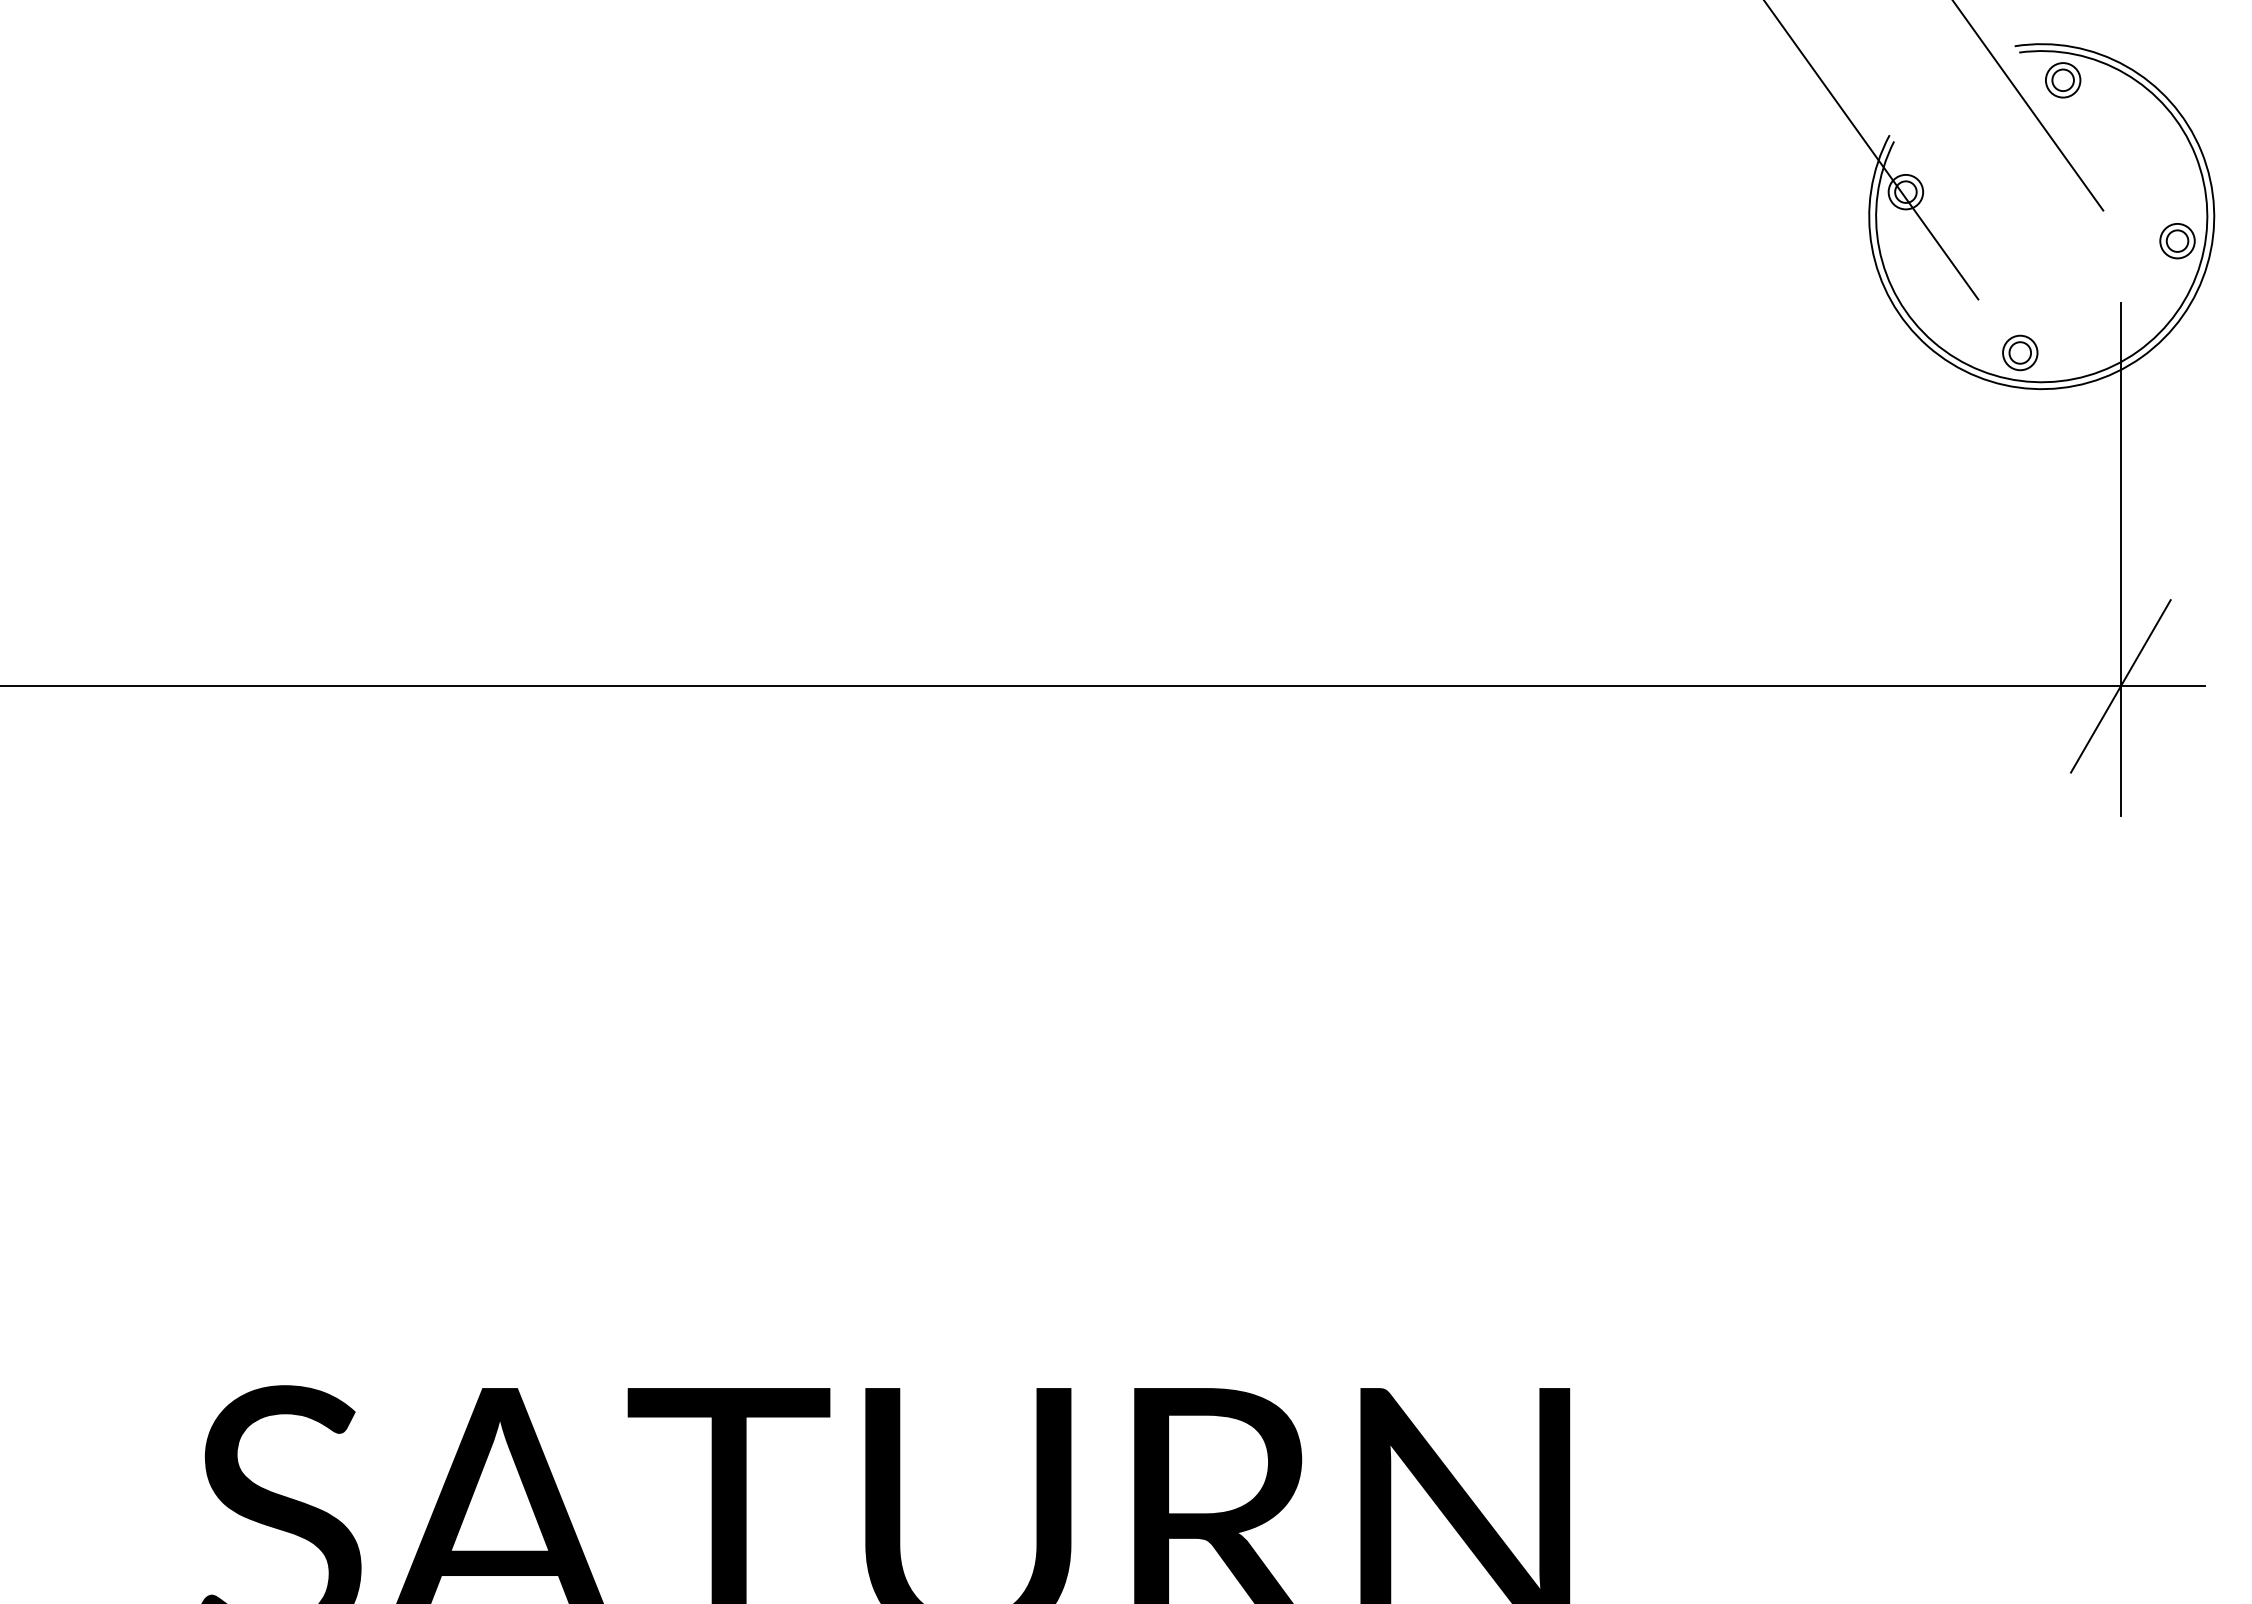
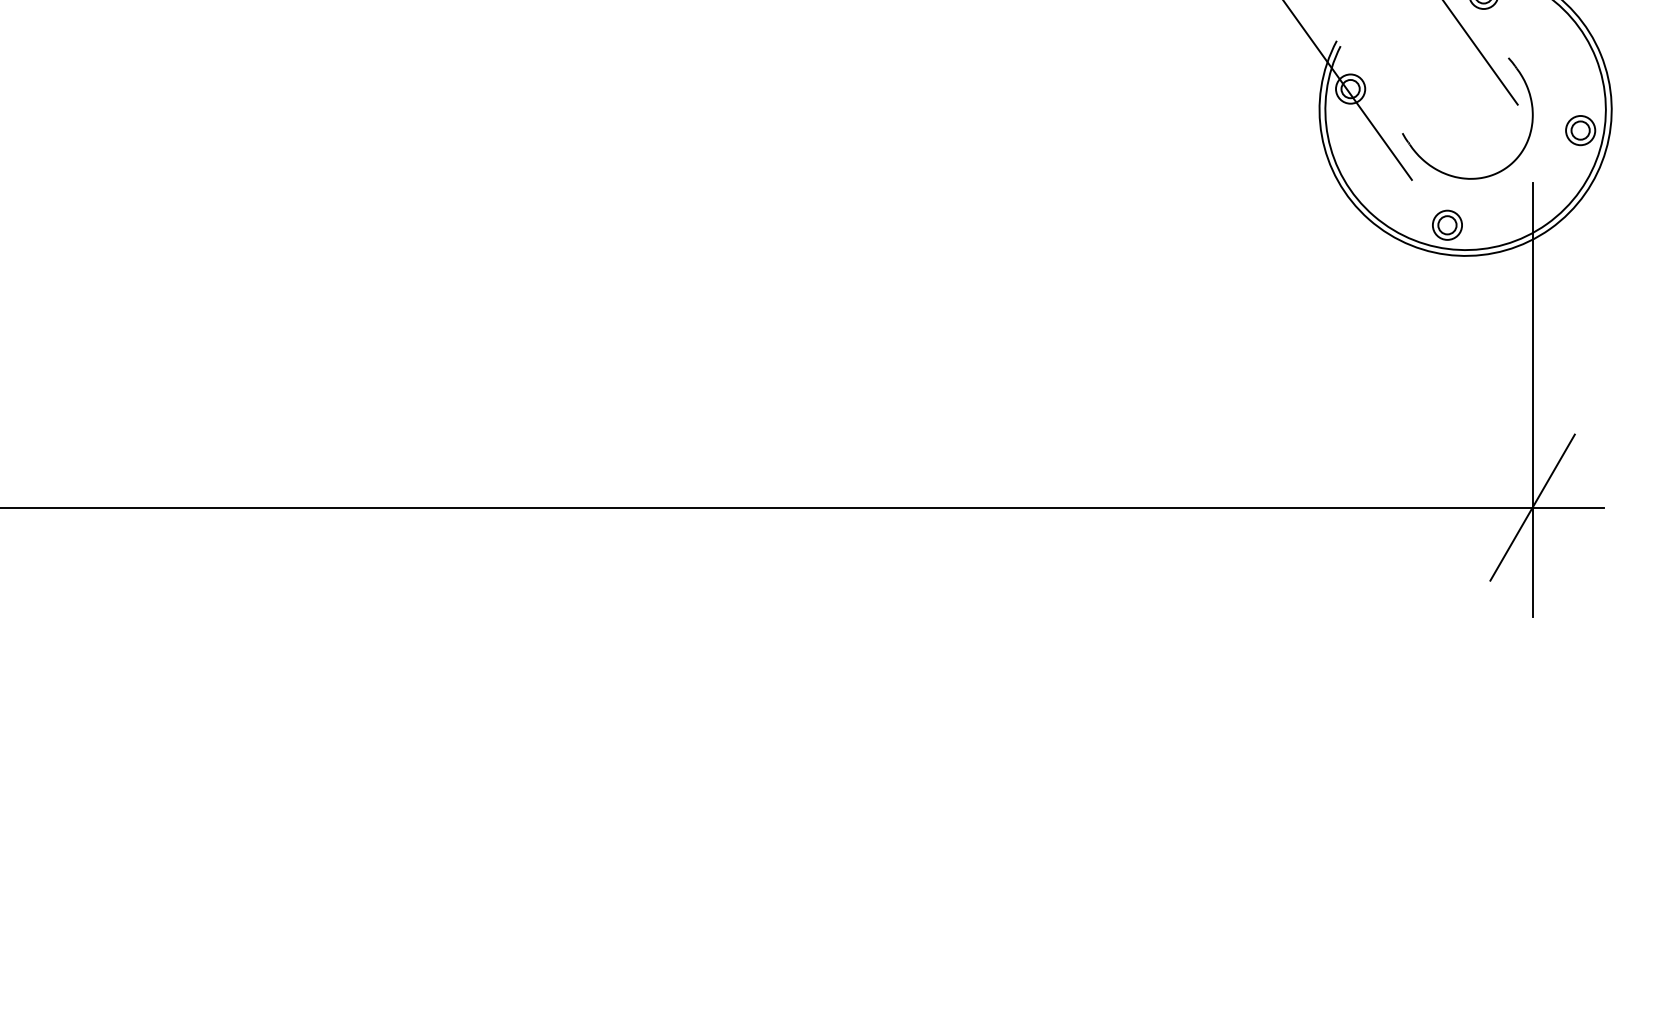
part: (2019, 291) -> (1446, 173), added

